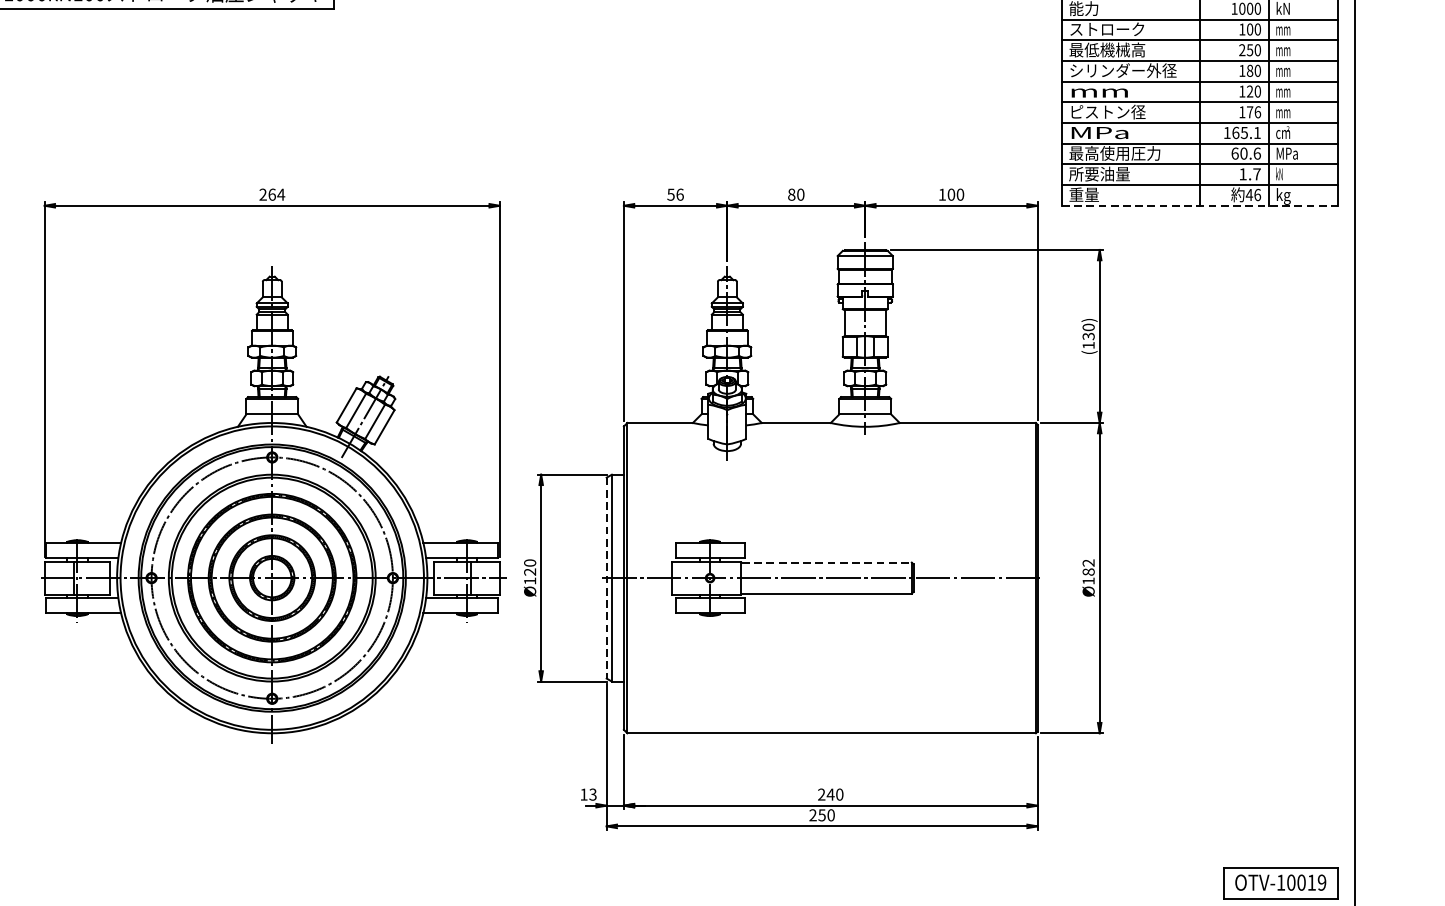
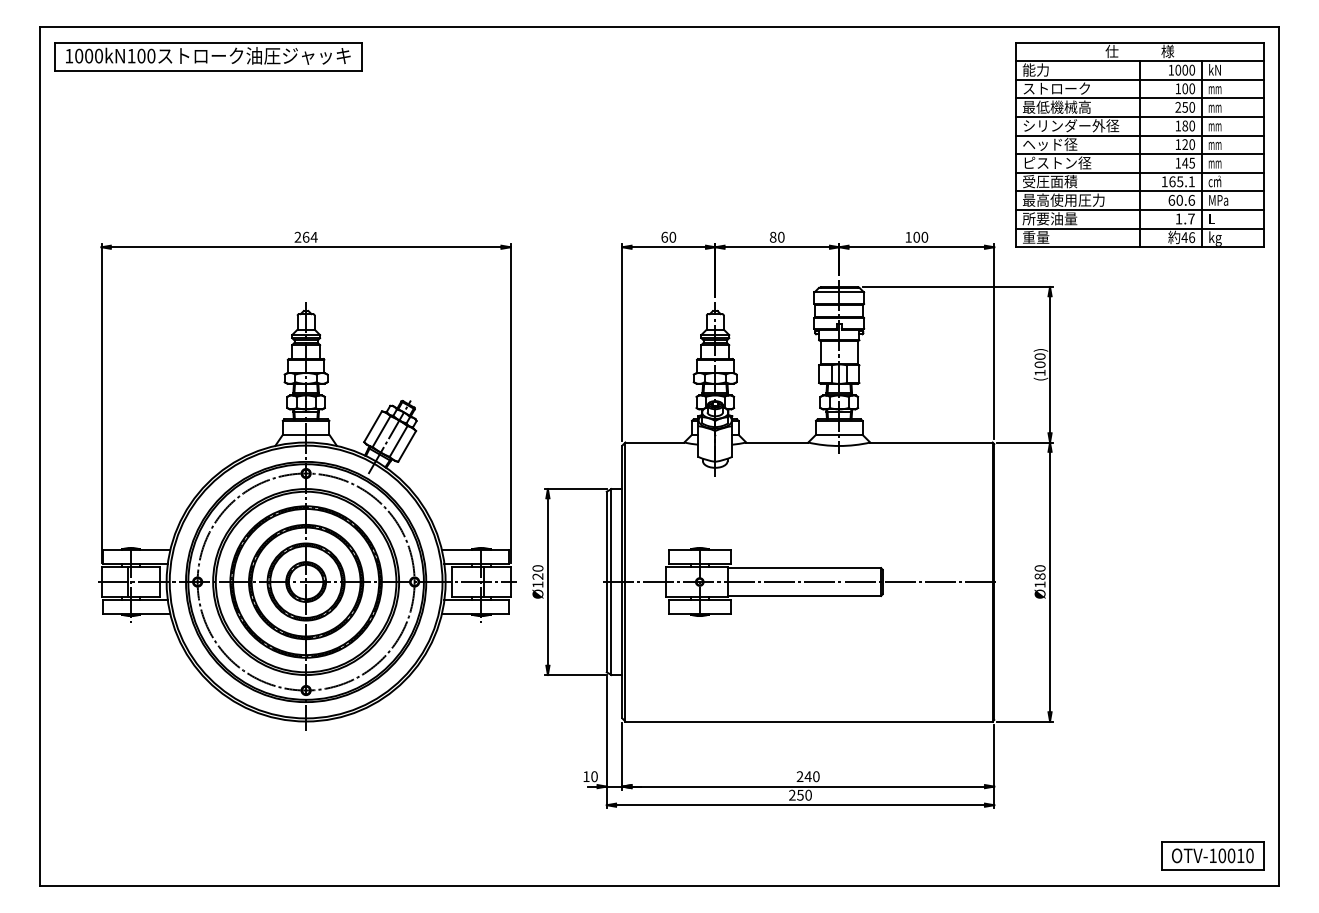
text: (1100, 90) -> (1050, 143), mm -> ヘッド径
text: (1253, 111) -> (1188, 162), 176 -> 145
text: (1100, 132) -> (1050, 181), MPa -> 受圧面積
text: (1279, 173) -> (1211, 218), kN -> L
text: (675, 193) -> (668, 236), 56 -> 60
line: (1199, 206) -> (1139, 247), dashed -> solid
text: (1087, 336) -> (1039, 364), (130) -> (100)
line: (827, 563) -> (805, 568), dashed -> solid
text: (1087, 563) -> (1039, 568), Ø182 -> Ø180
line: (606, 578) -> (606, 582), dashed -> solid
text: (593, 794) -> (594, 776), 13 -> 10
text: (1321, 882) -> (1249, 855), OTV-10019 -> OTV-10010

